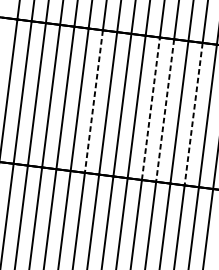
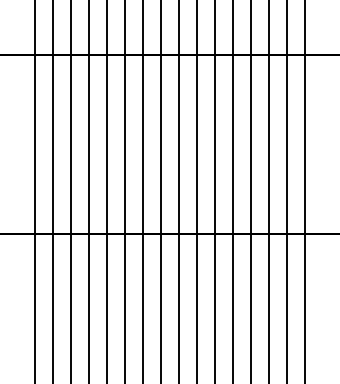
line: (94, 101) -> (143, 144), dashed -> solid
line: (150, 108) -> (214, 144), dashed -> solid
line: (164, 110) -> (232, 144), dashed -> solid
line: (193, 114) -> (268, 144), dashed -> solid

